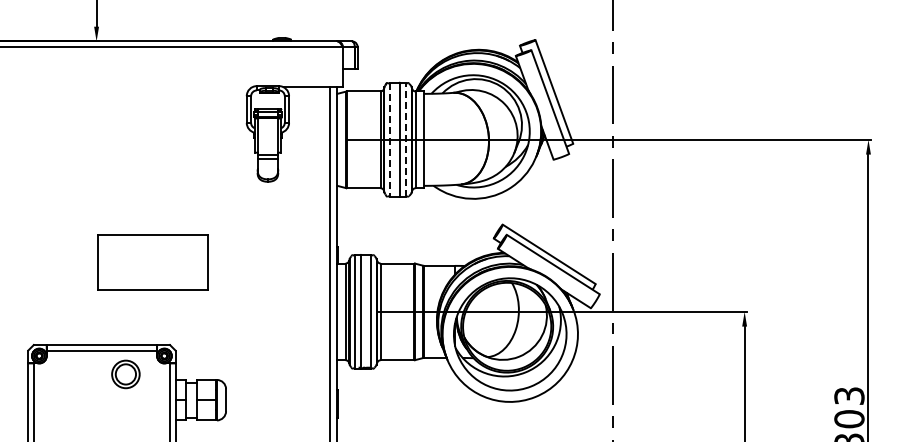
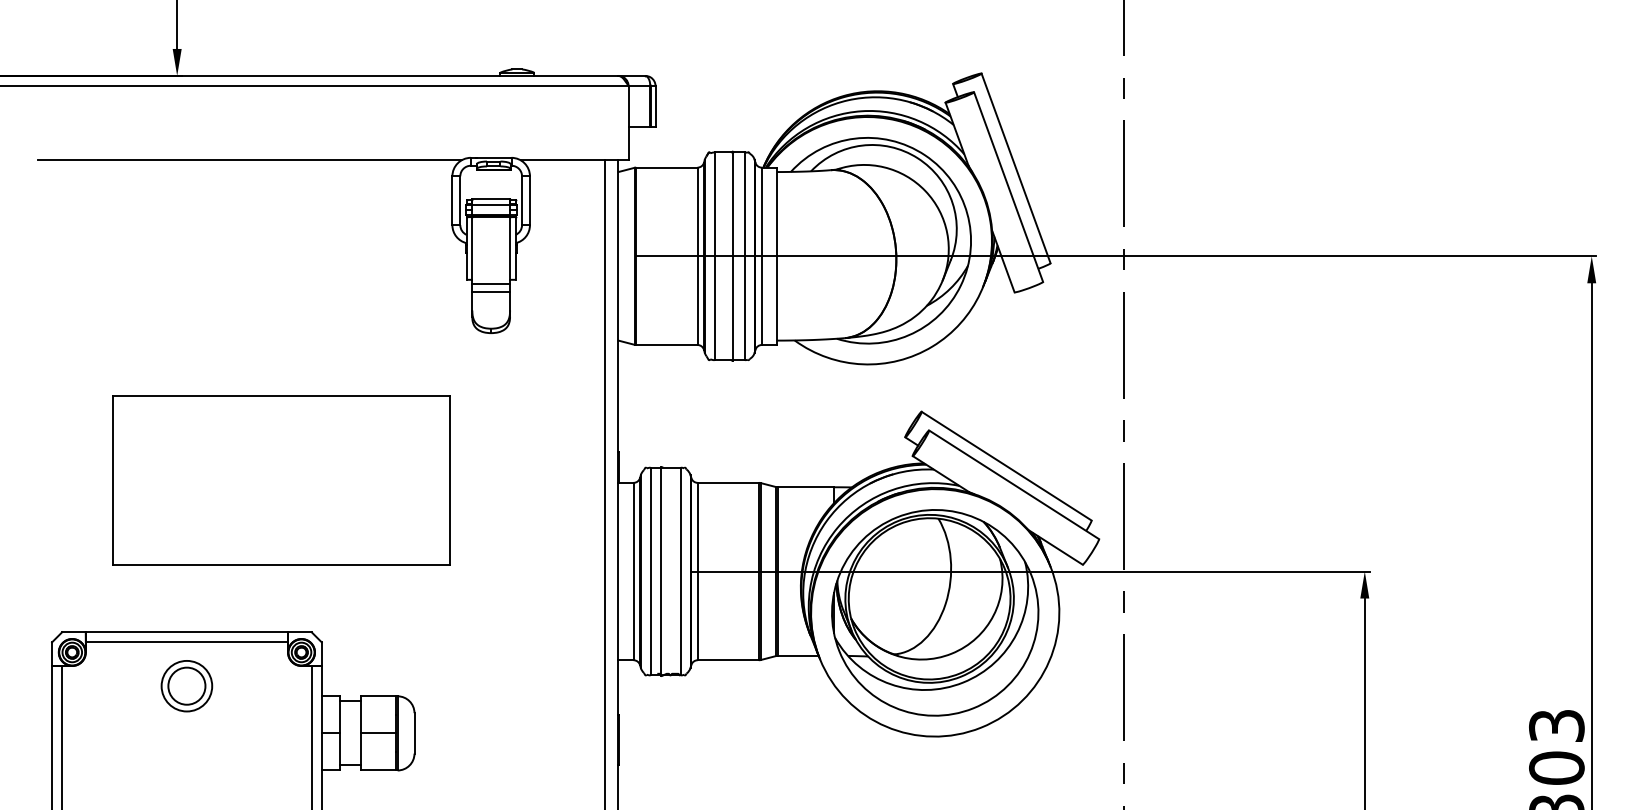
line: (135, 87) -> (248, 160), added
line: (389, 139) -> (713, 255), dashed -> solid
line: (406, 139) -> (745, 255), dashed -> solid
part: (152, 261) -> (279, 479), size x1.67
part: (125, 374) -> (186, 686), moved

